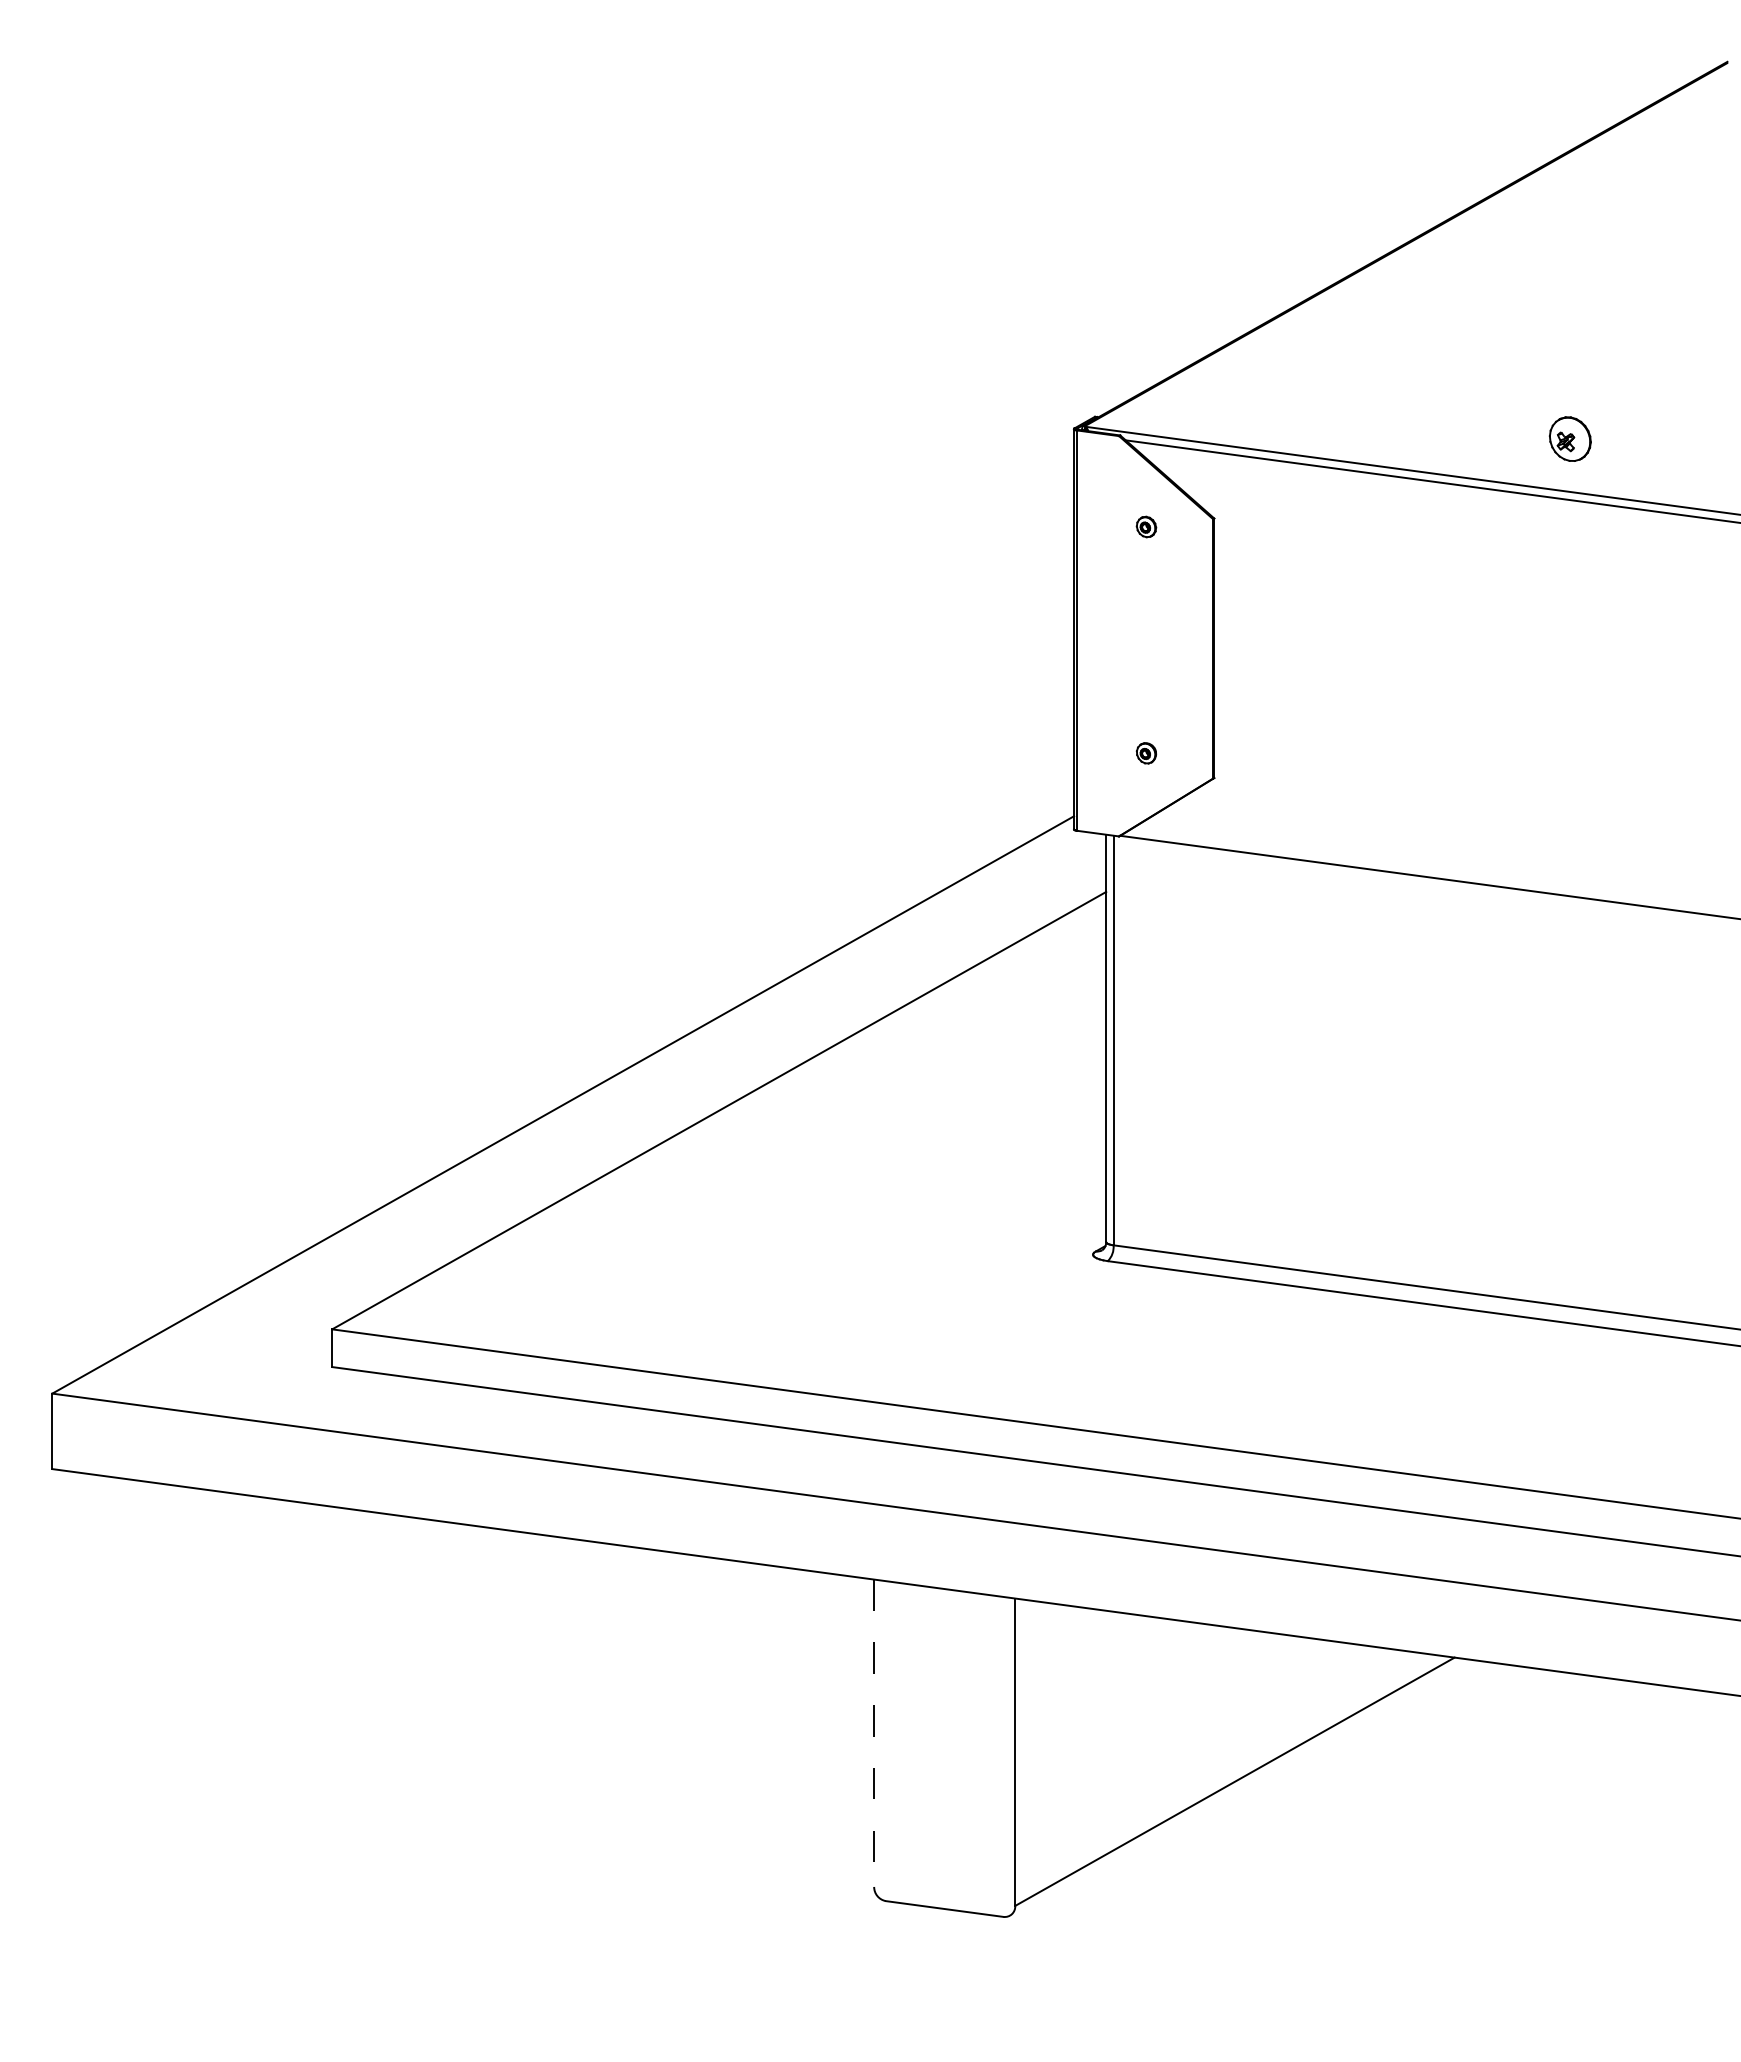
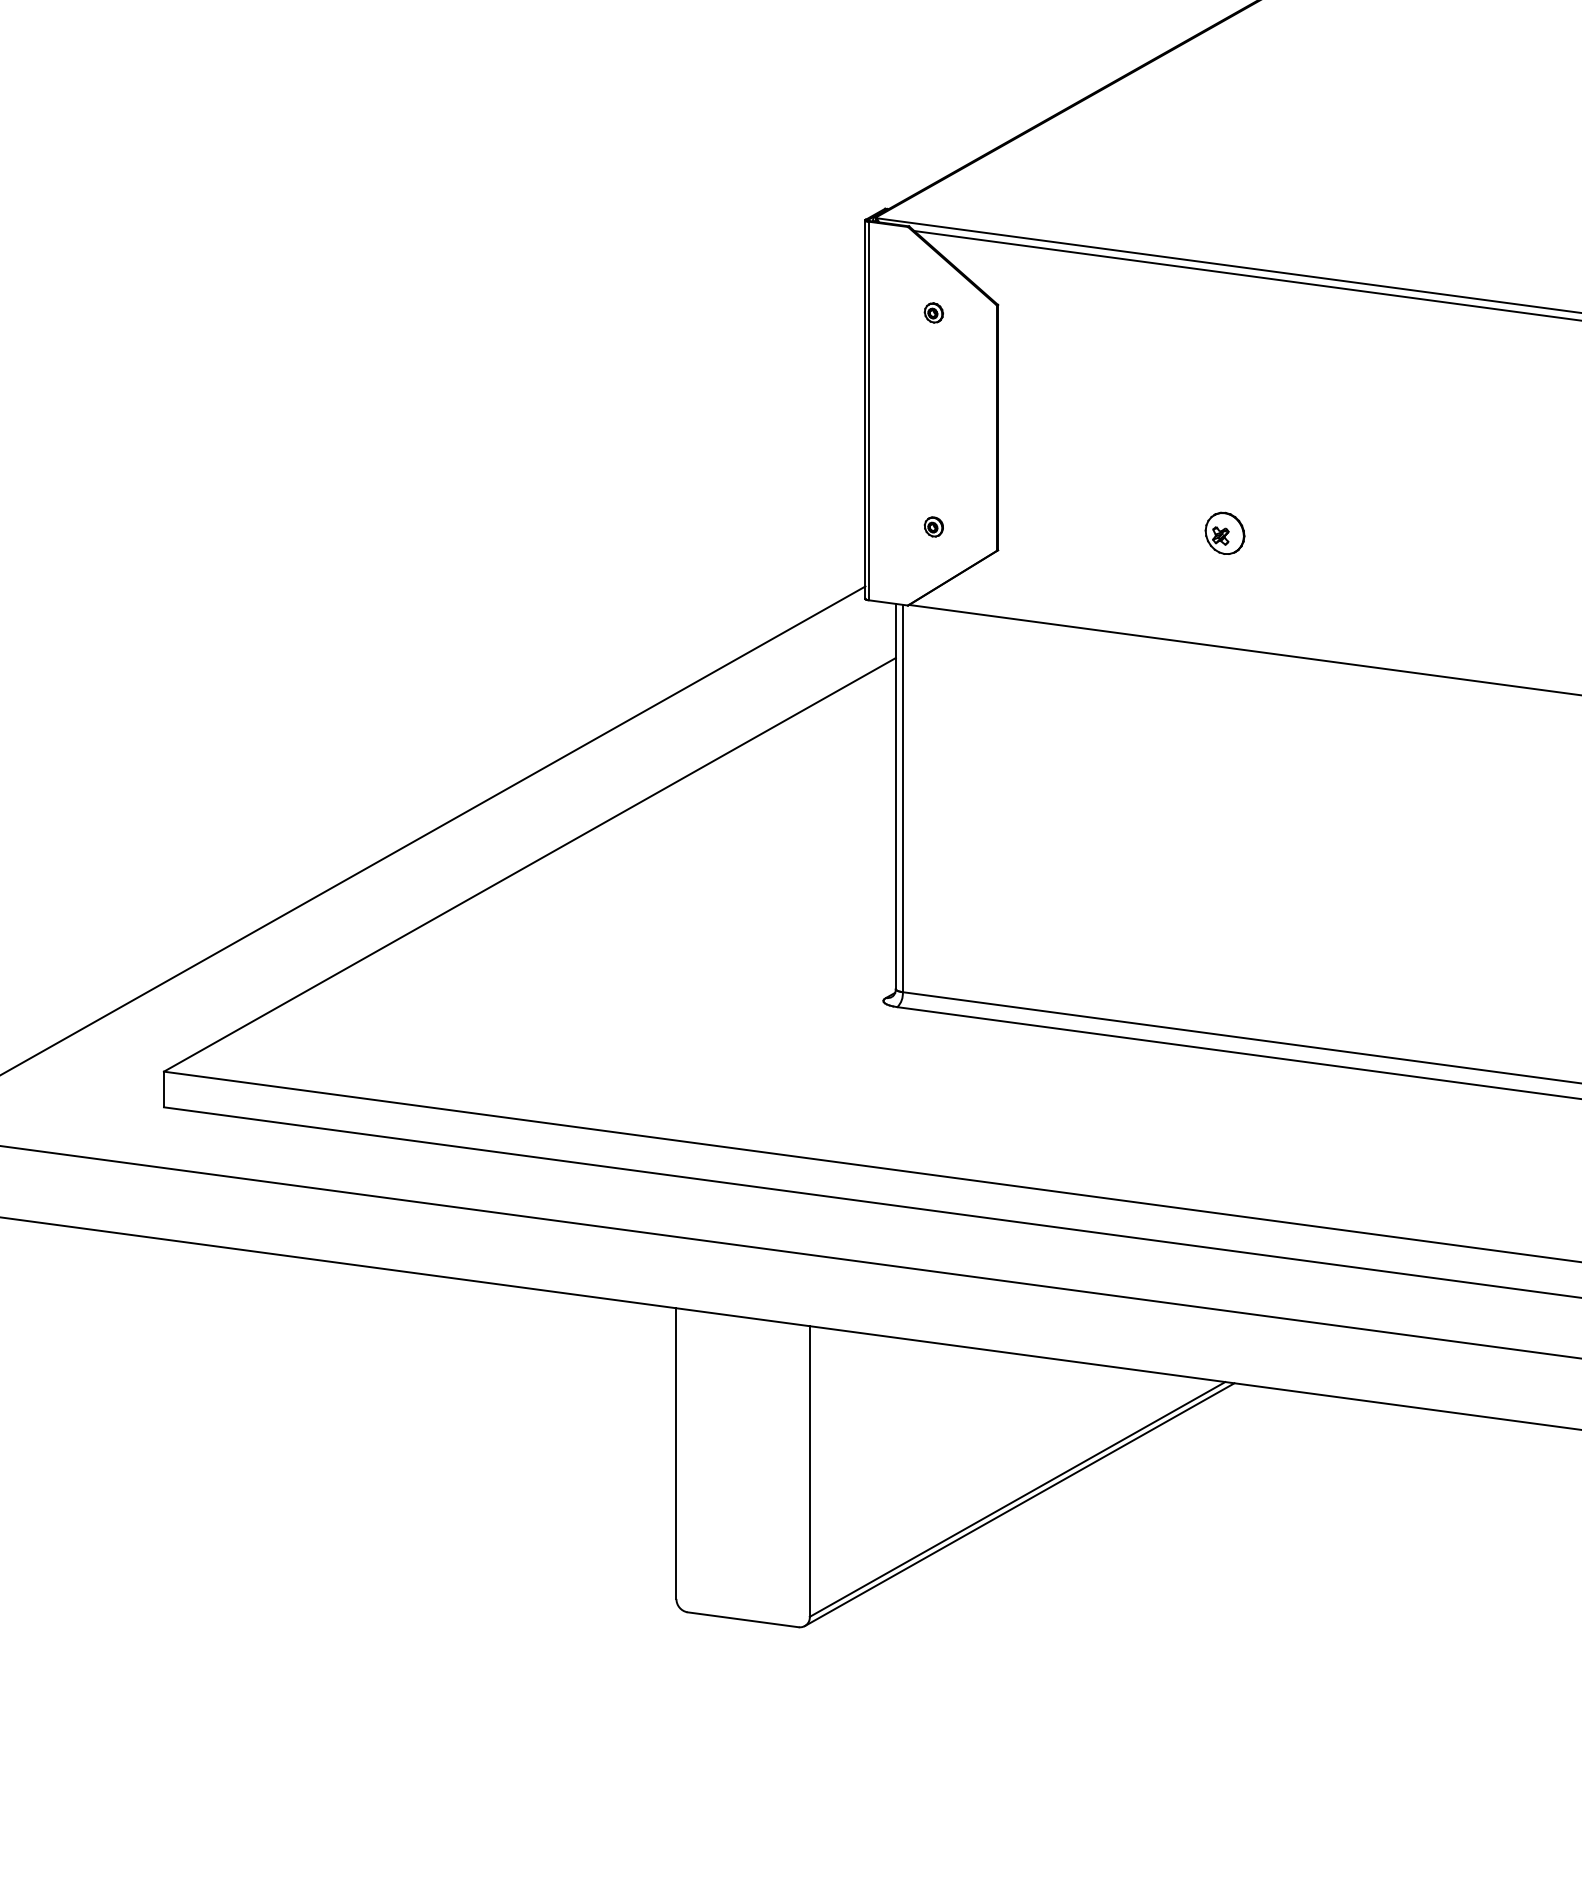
part: (1569, 438) -> (1224, 532), moved
line: (874, 1733) -> (676, 1453), dashed -> solid
line: (1236, 1786) -> (1019, 1503), added

